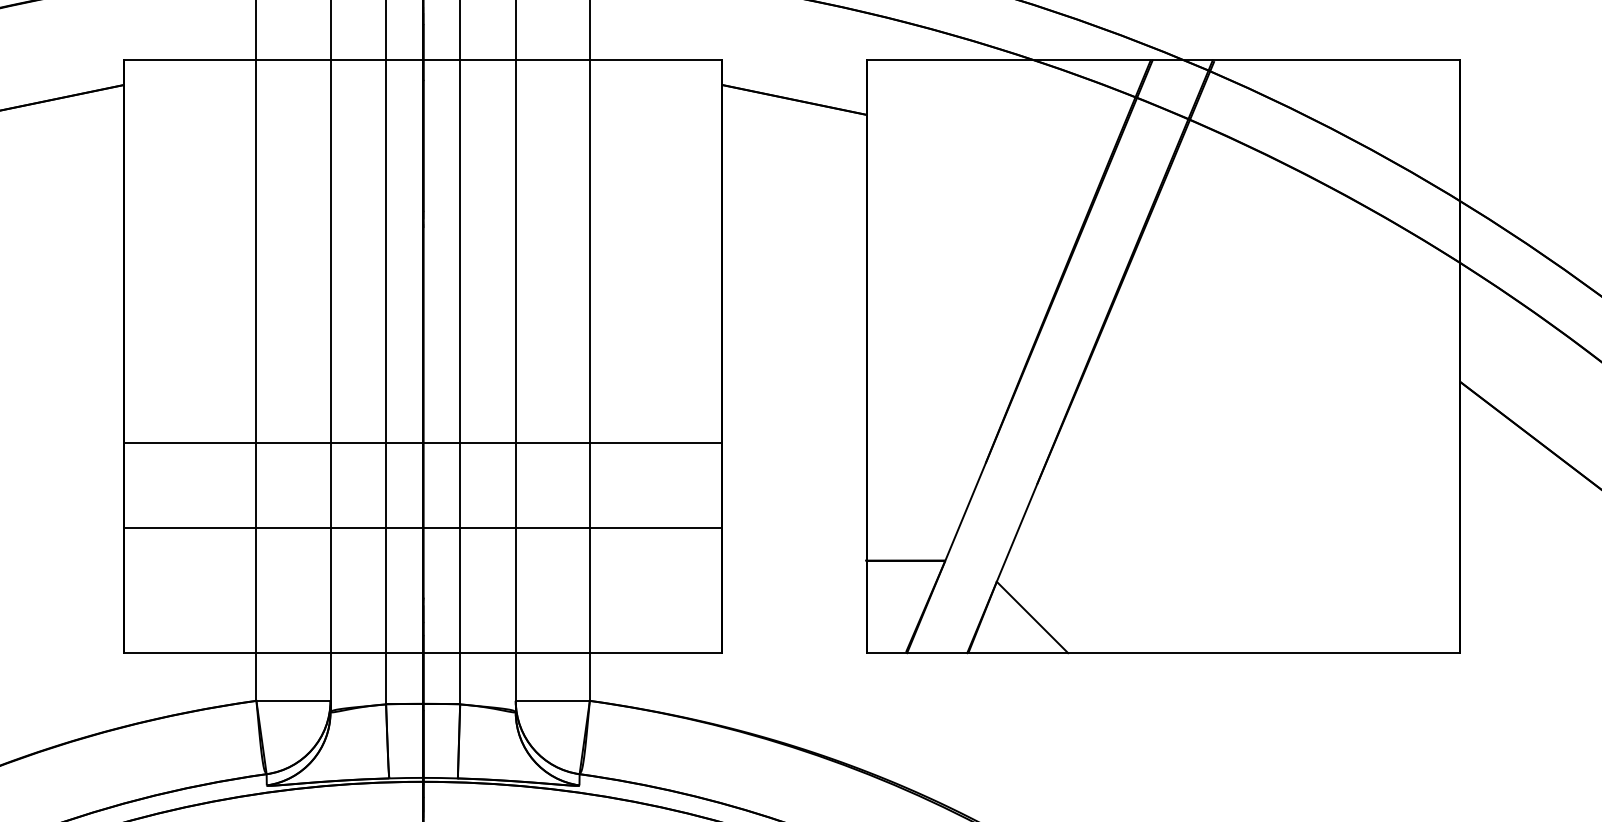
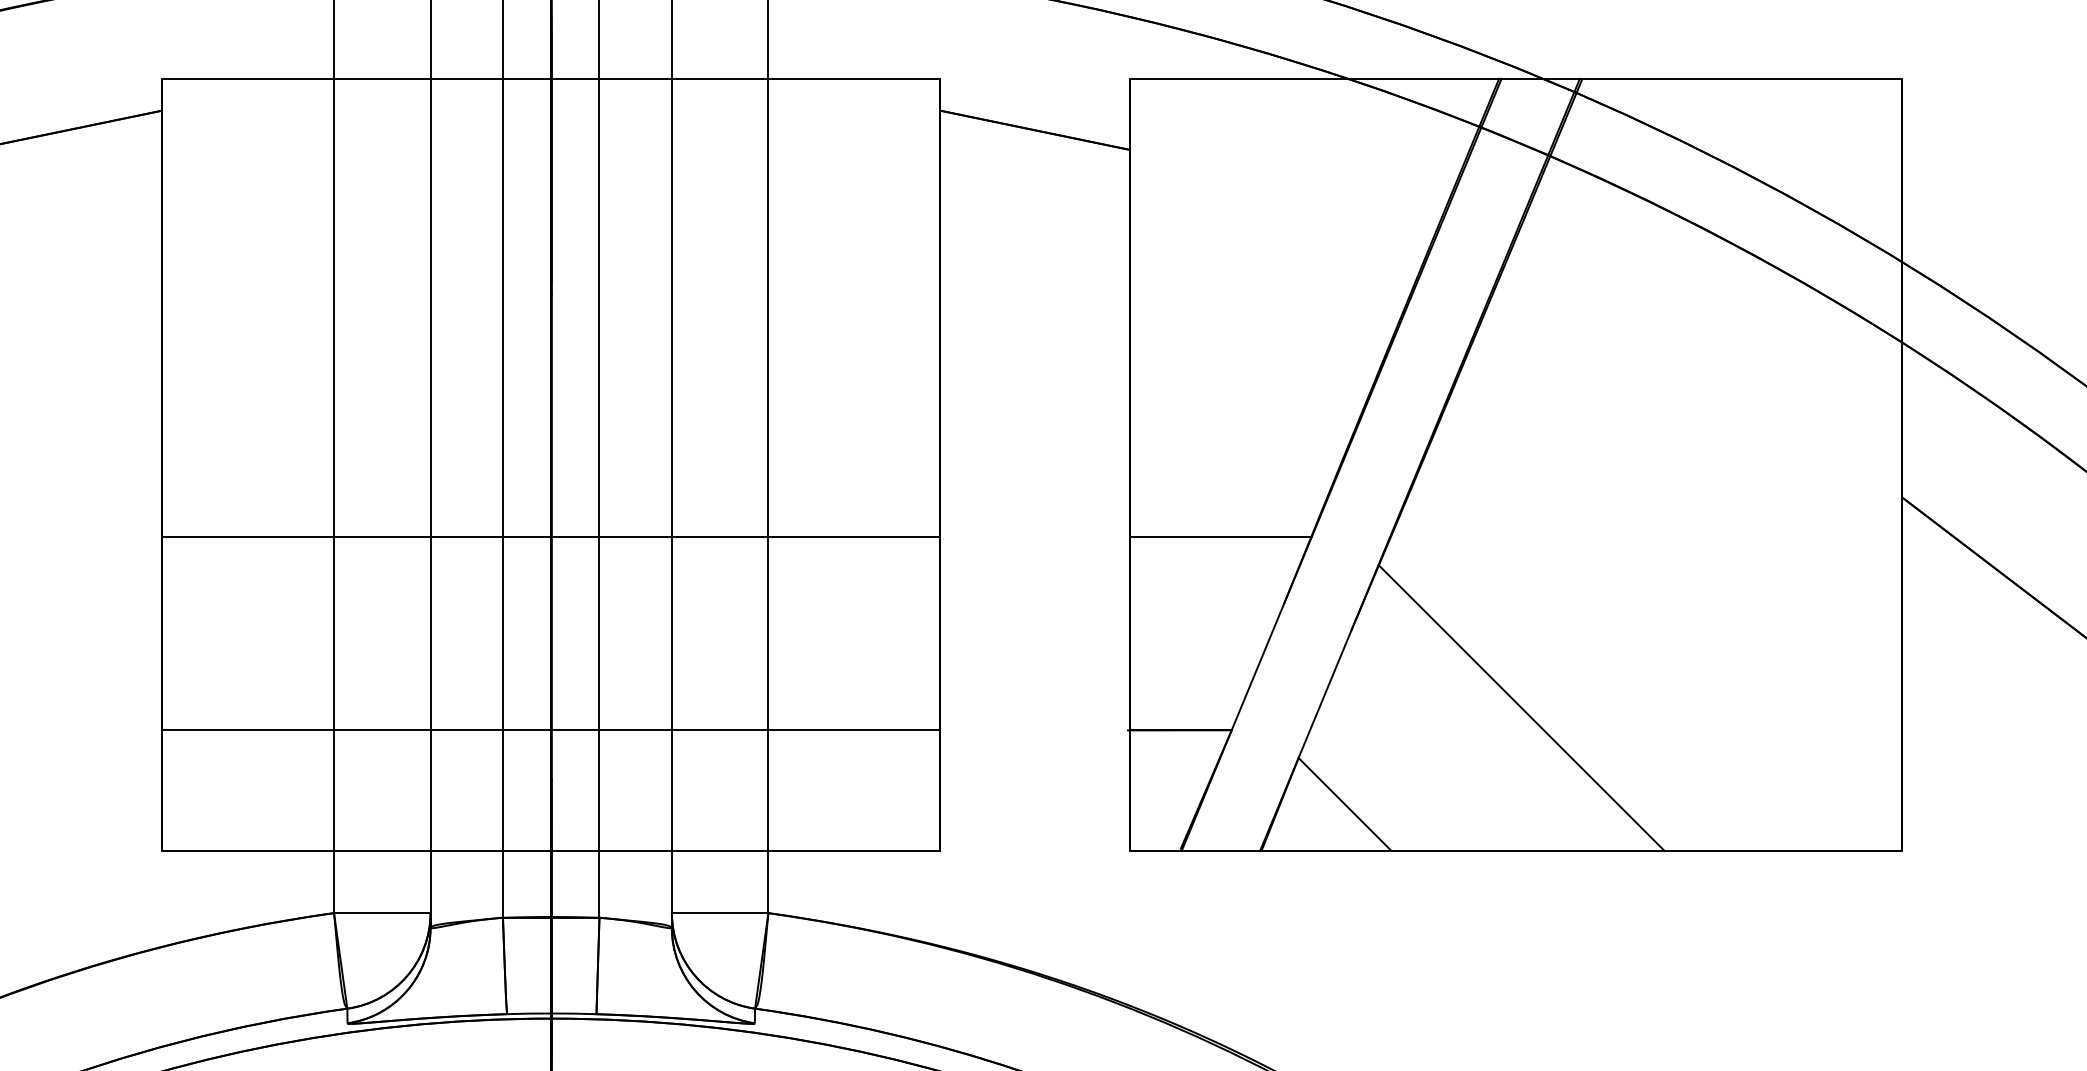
line: (936, 412) -> (1220, 537), added
line: (422, 443) -> (550, 537), moved
line: (422, 527) -> (550, 730), moved
line: (1167, 543) -> (1520, 708), added

